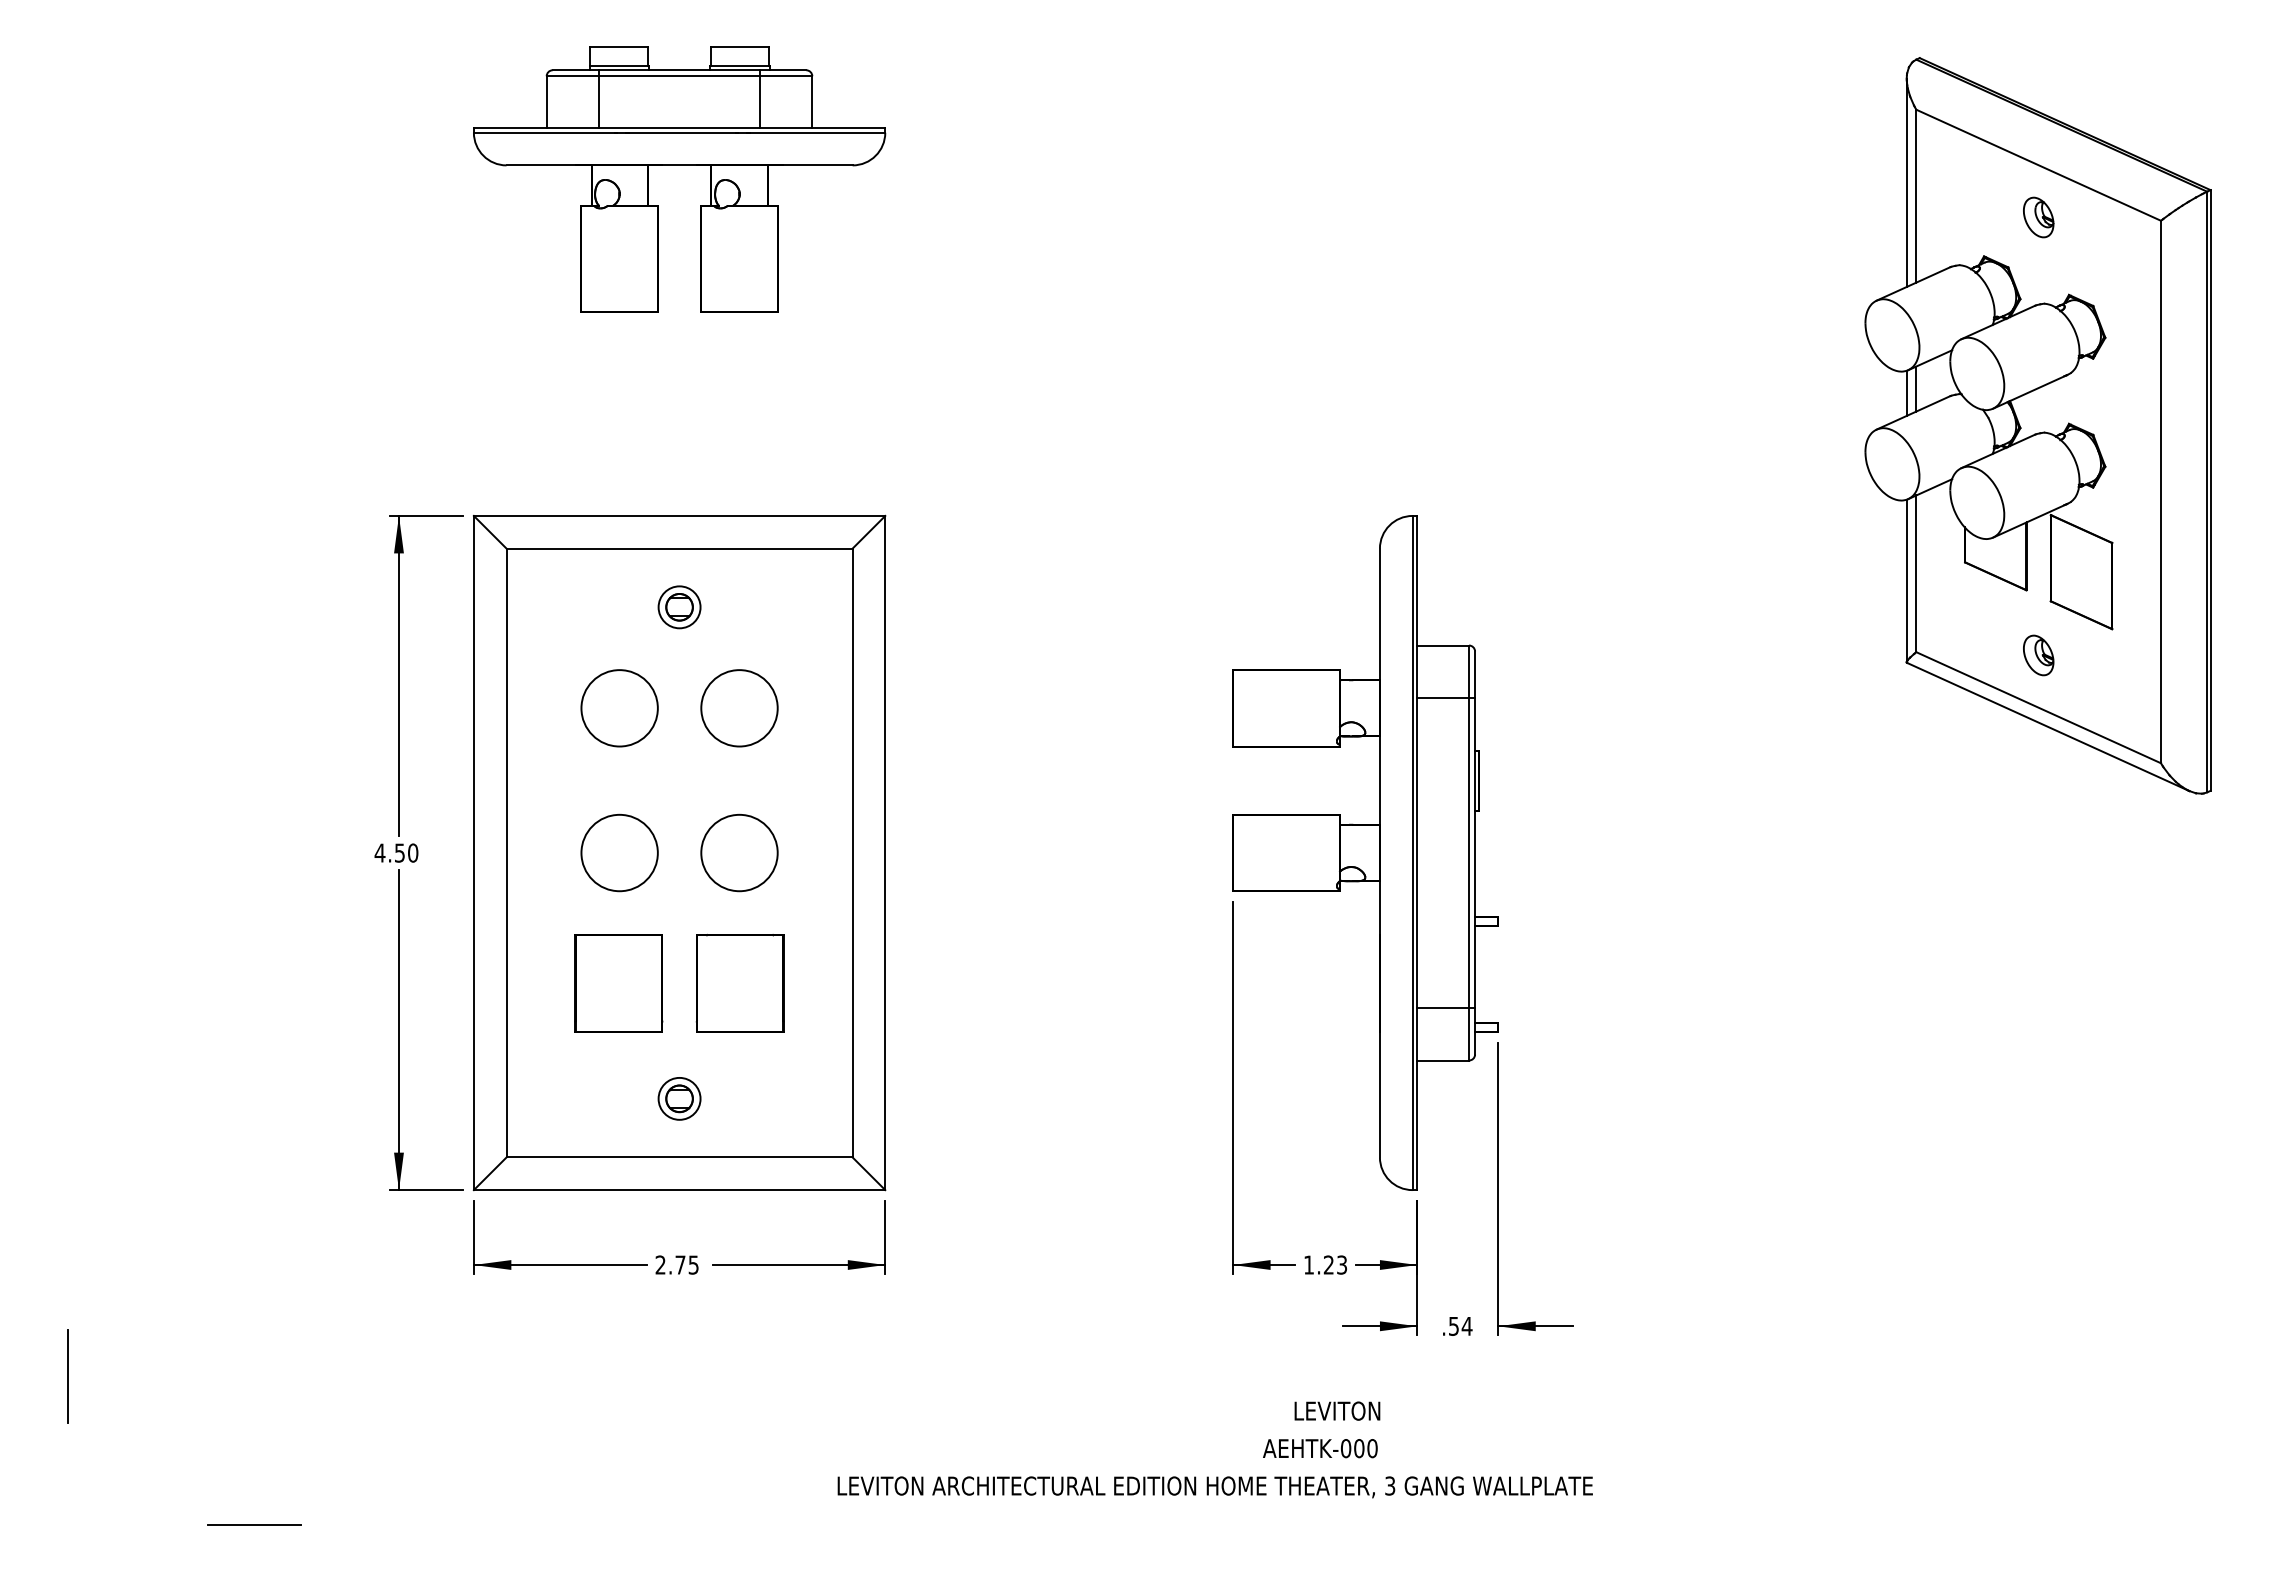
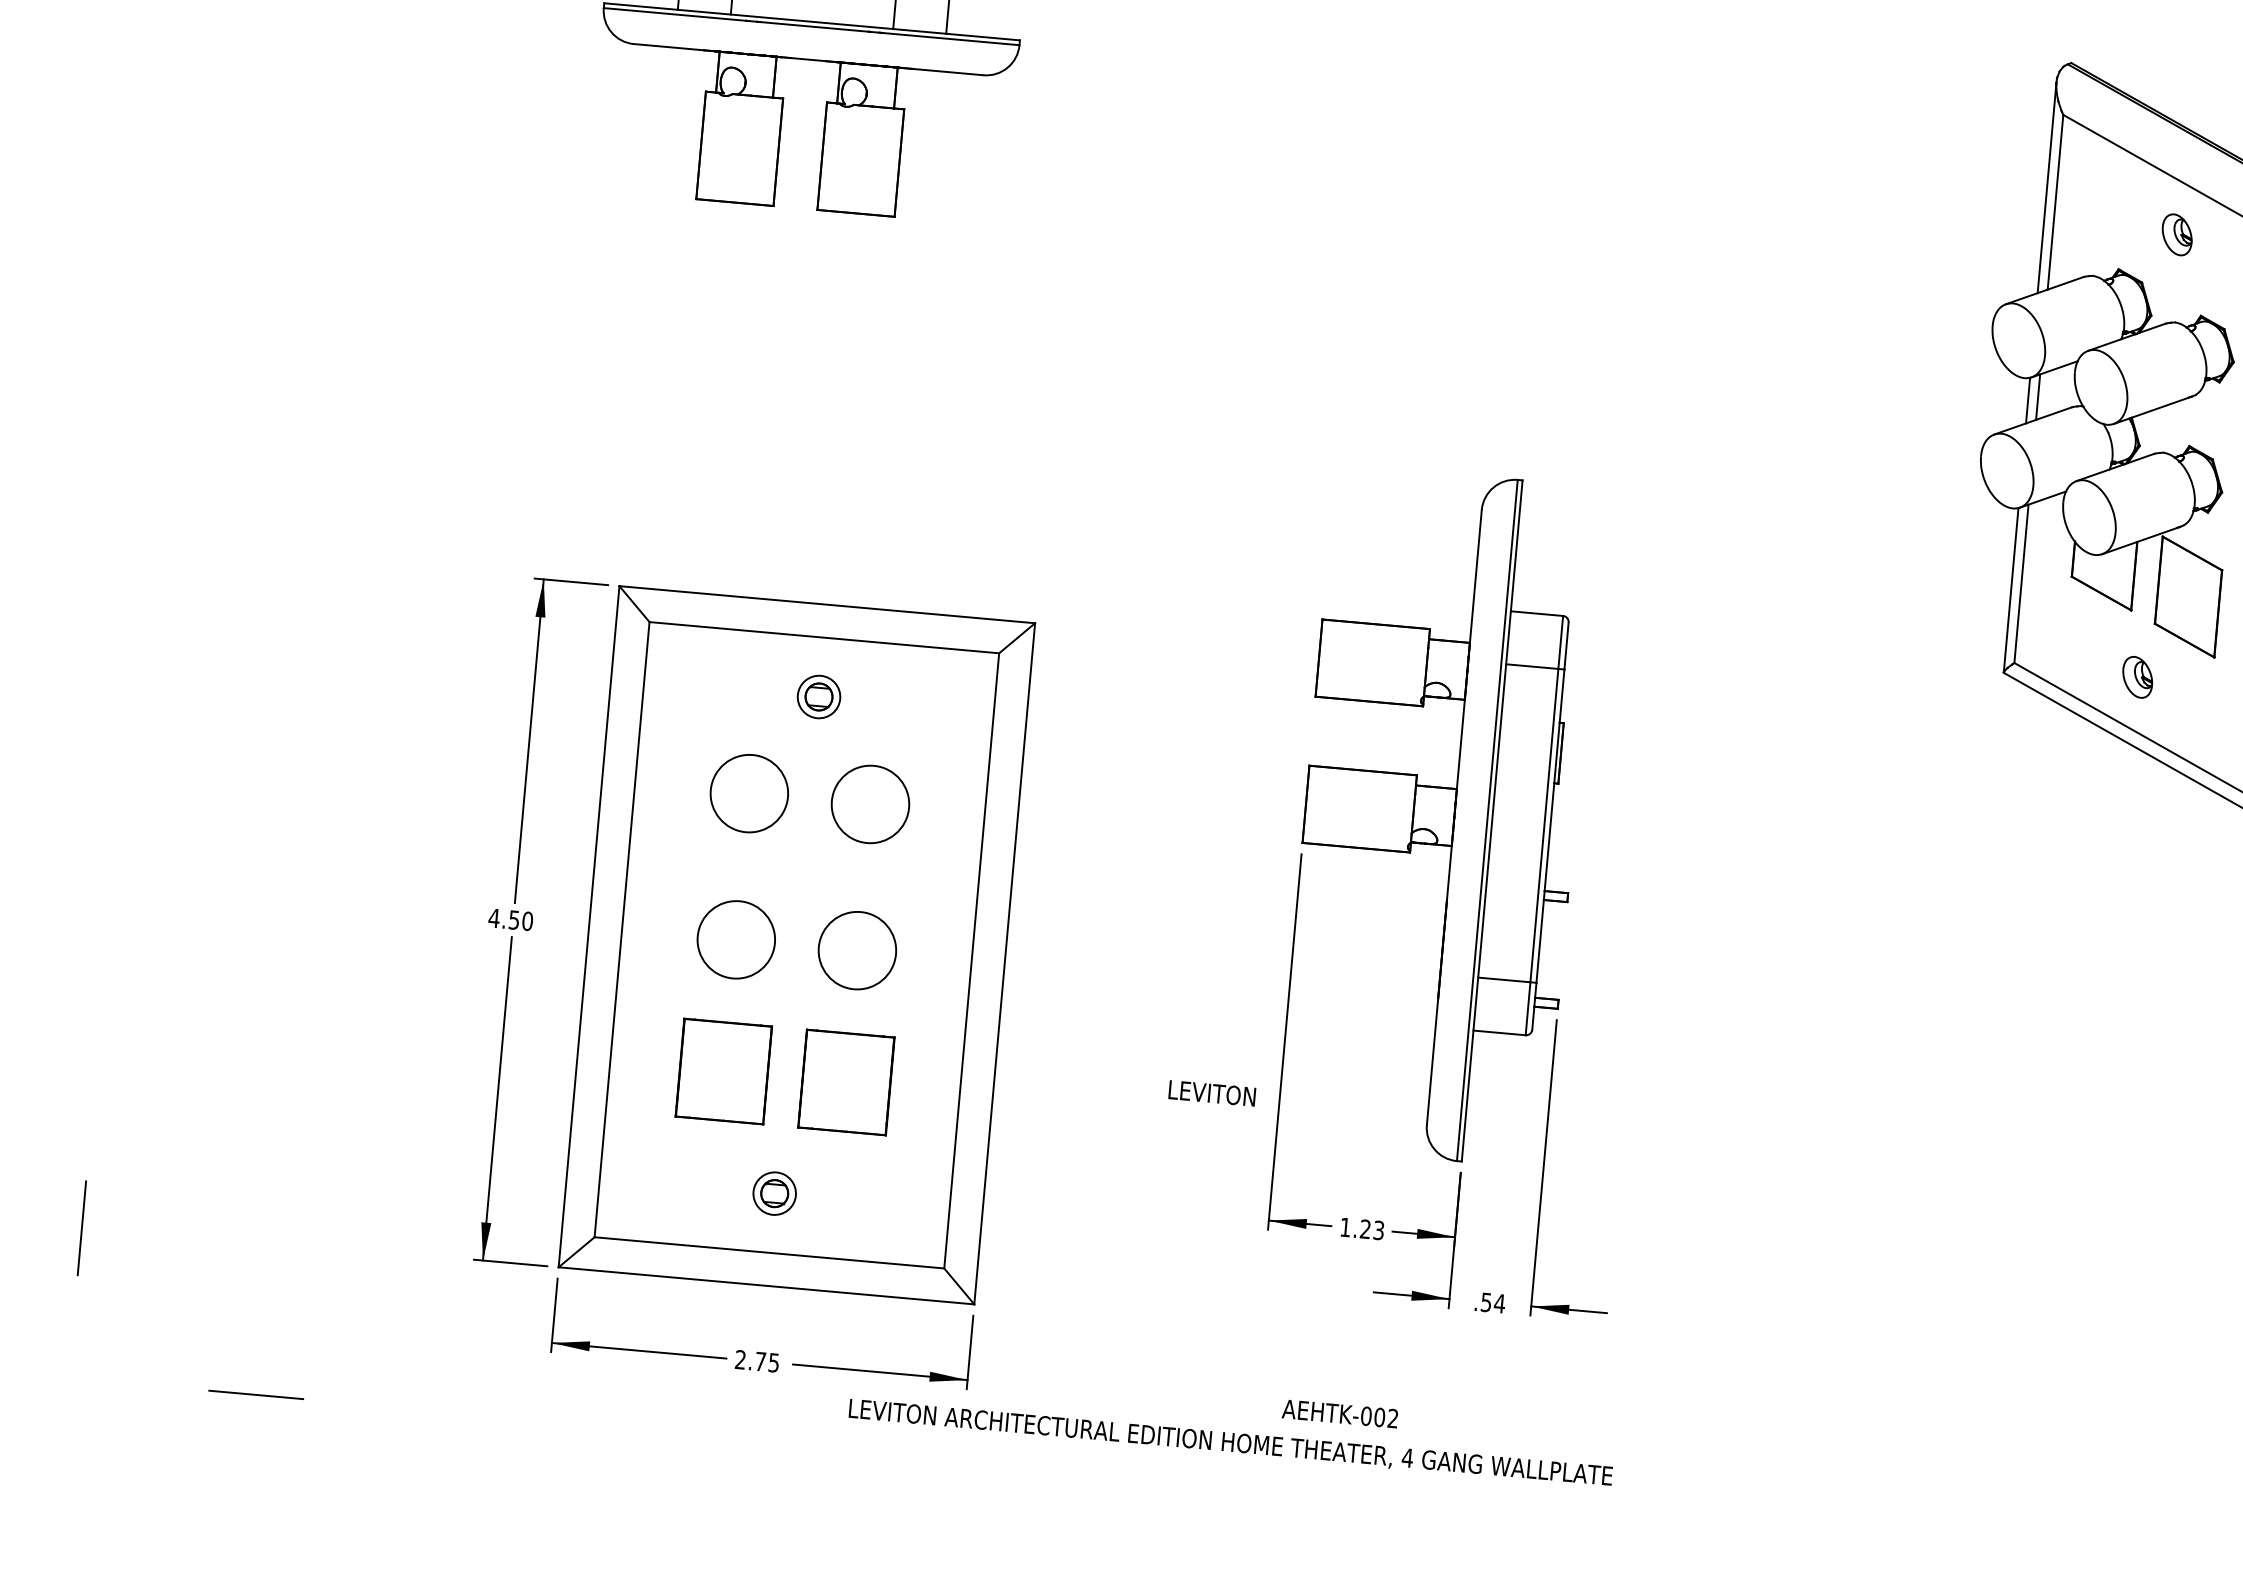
part: (630, 894) -> (743, 982), moved
text: (1337, 1410) -> (1212, 1092), moved
text: (1372, 1448) -> (1393, 1418), AEHTK-000 -> AEHTK-002
text: (1389, 1485) -> (1406, 1457), 3 -> 4

